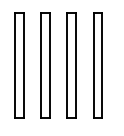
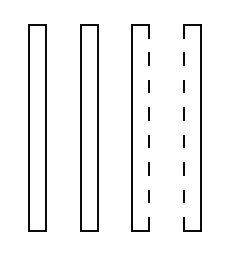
line: (76, 65) -> (149, 128), solid -> dashed
line: (93, 65) -> (183, 128), solid -> dashed

